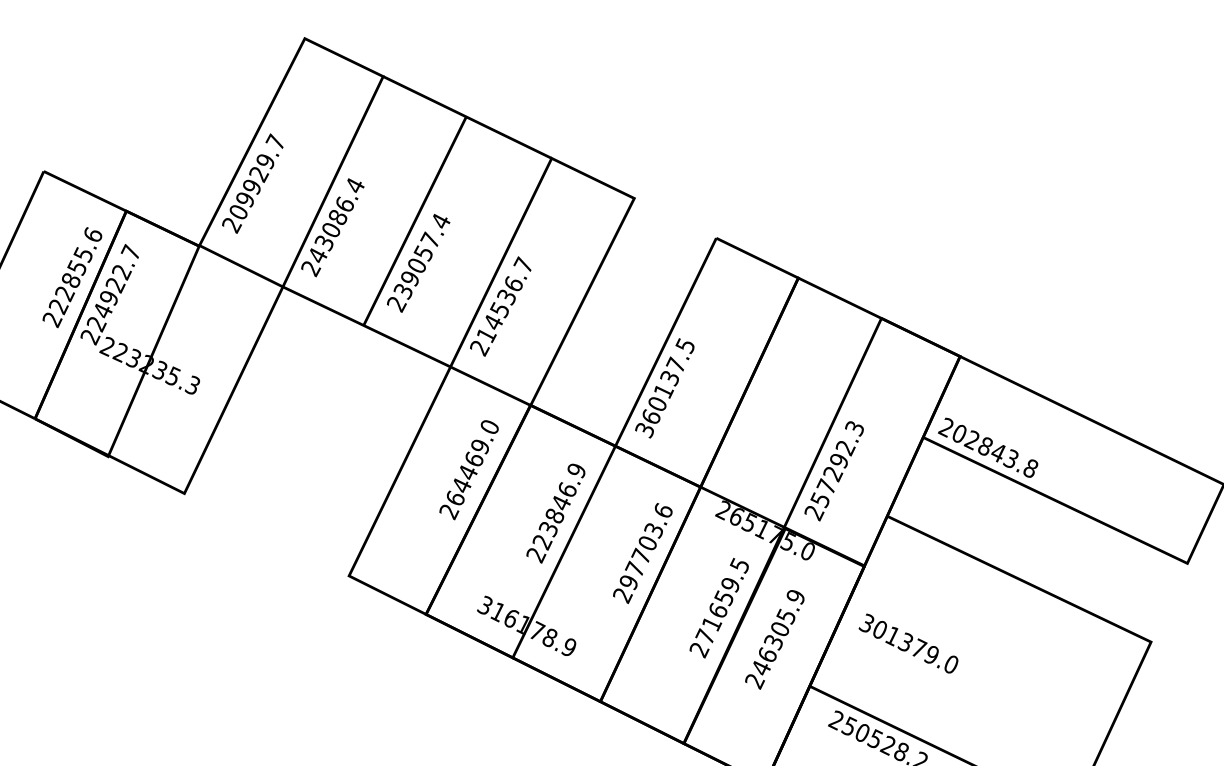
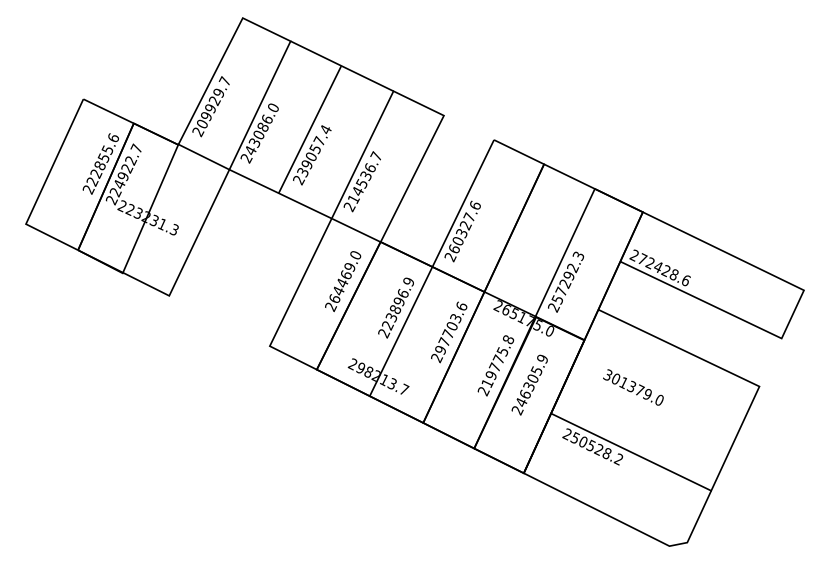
text: (355, 185) -> (273, 107), 243086.4 -> 243086.0
text: (171, 376) -> (161, 224), 223235.3 -> 223231.3
text: (664, 388) -> (462, 231), 360137.5 -> 260327.6
text: (995, 448) -> (664, 268), 202843.8 -> 272428.6
text: (561, 502) -> (399, 301), 223846.9 -> 223896.9
text: (721, 601) -> (497, 361), 271659.5 -> 219775.8
text: (527, 625) -> (378, 376), 316178.9 -> 298213.7
text: (908, 643) -> (633, 387), moved

